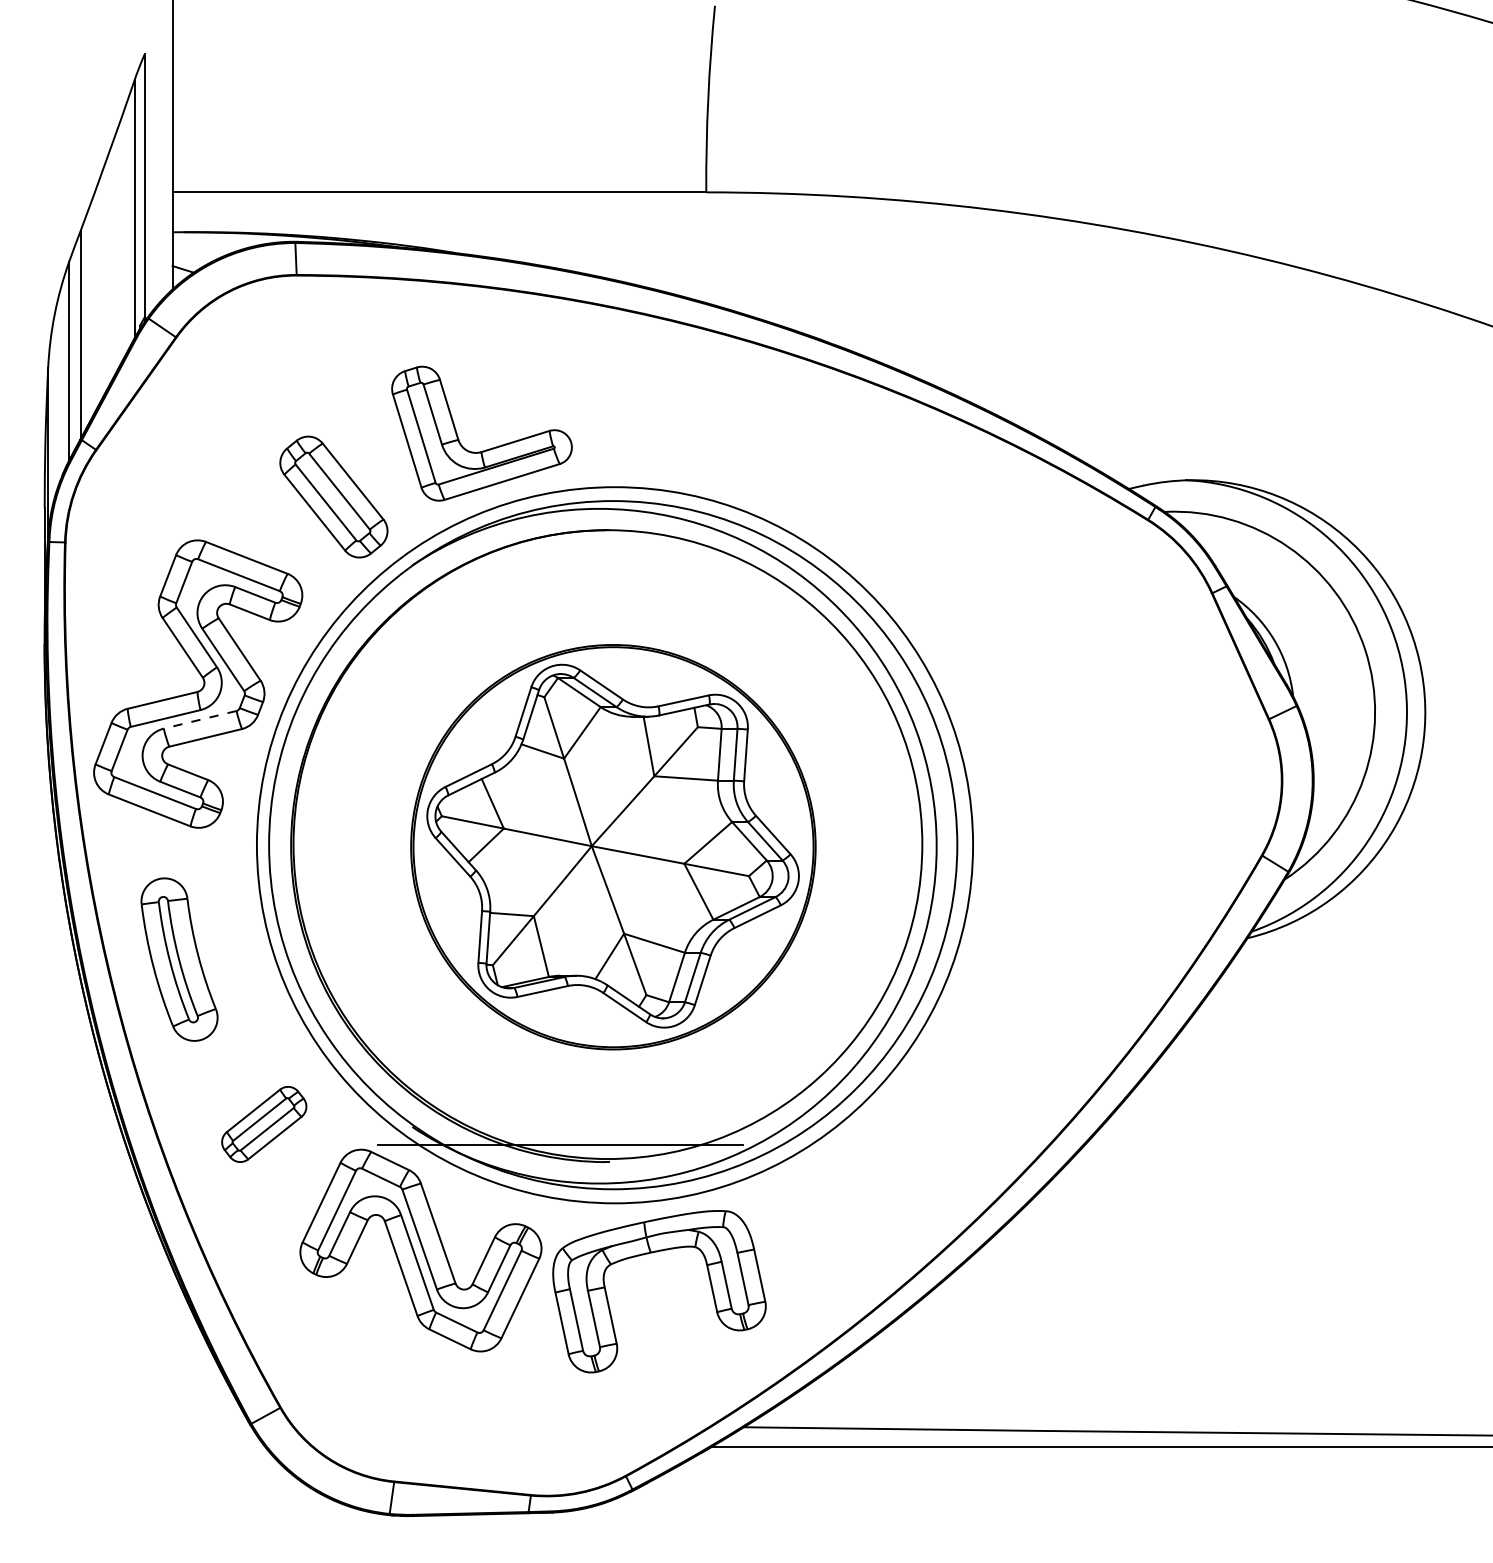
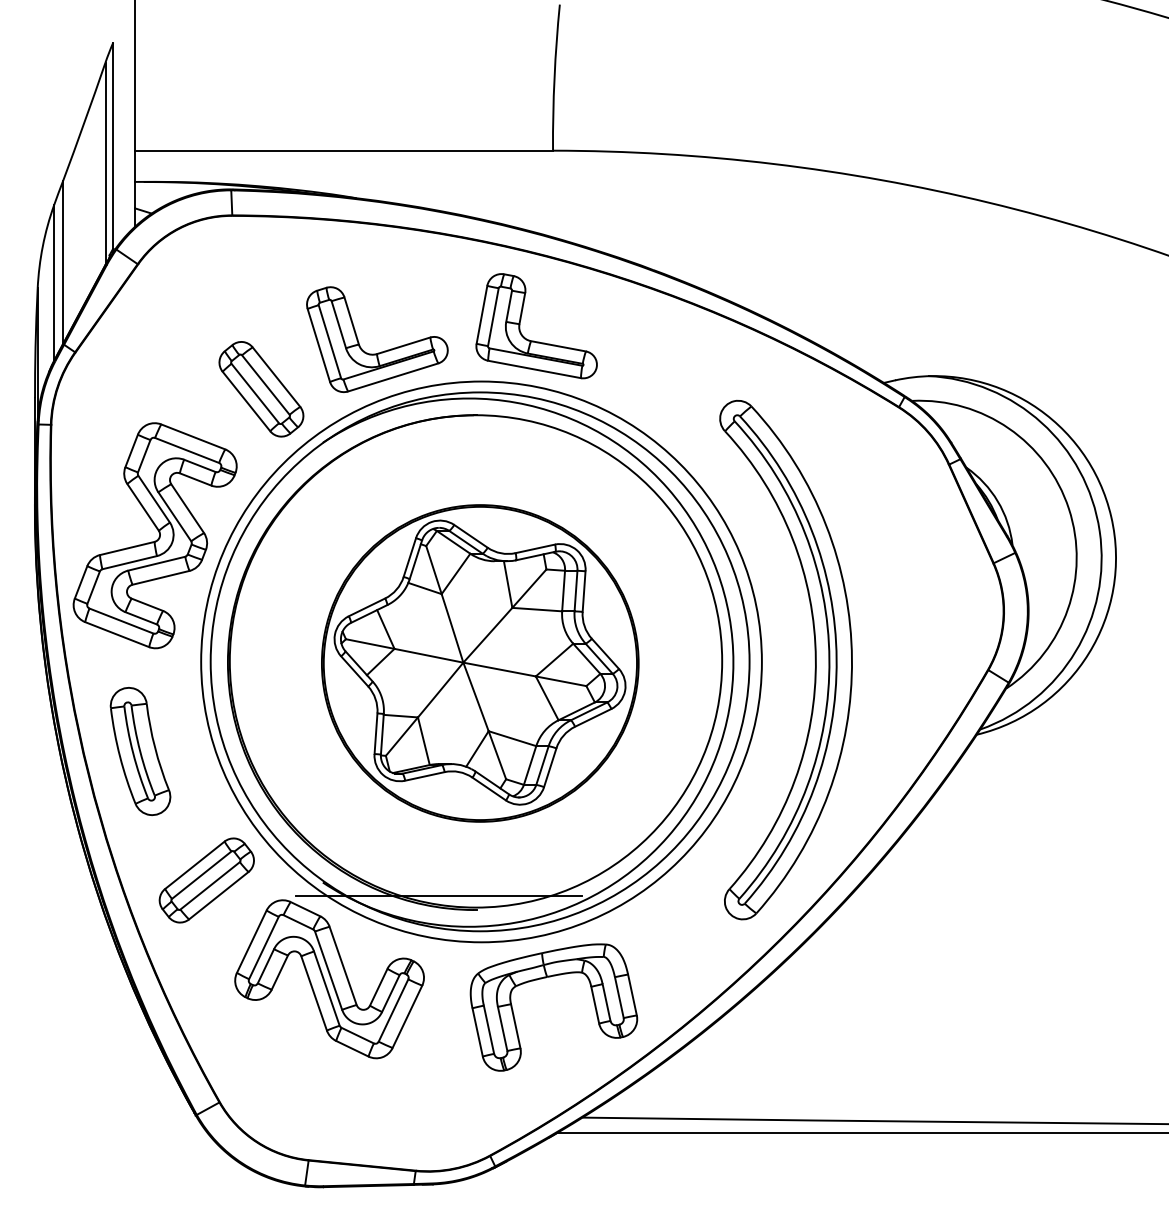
part: (679, 434) -> (532, 340), added
line: (199, 719) -> (156, 563), dashed -> solid
part: (1041, 842) -> (815, 659), added
part: (264, 1124) -> (207, 880), size x1.43
part: (648, 1254) -> (545, 978), moved

